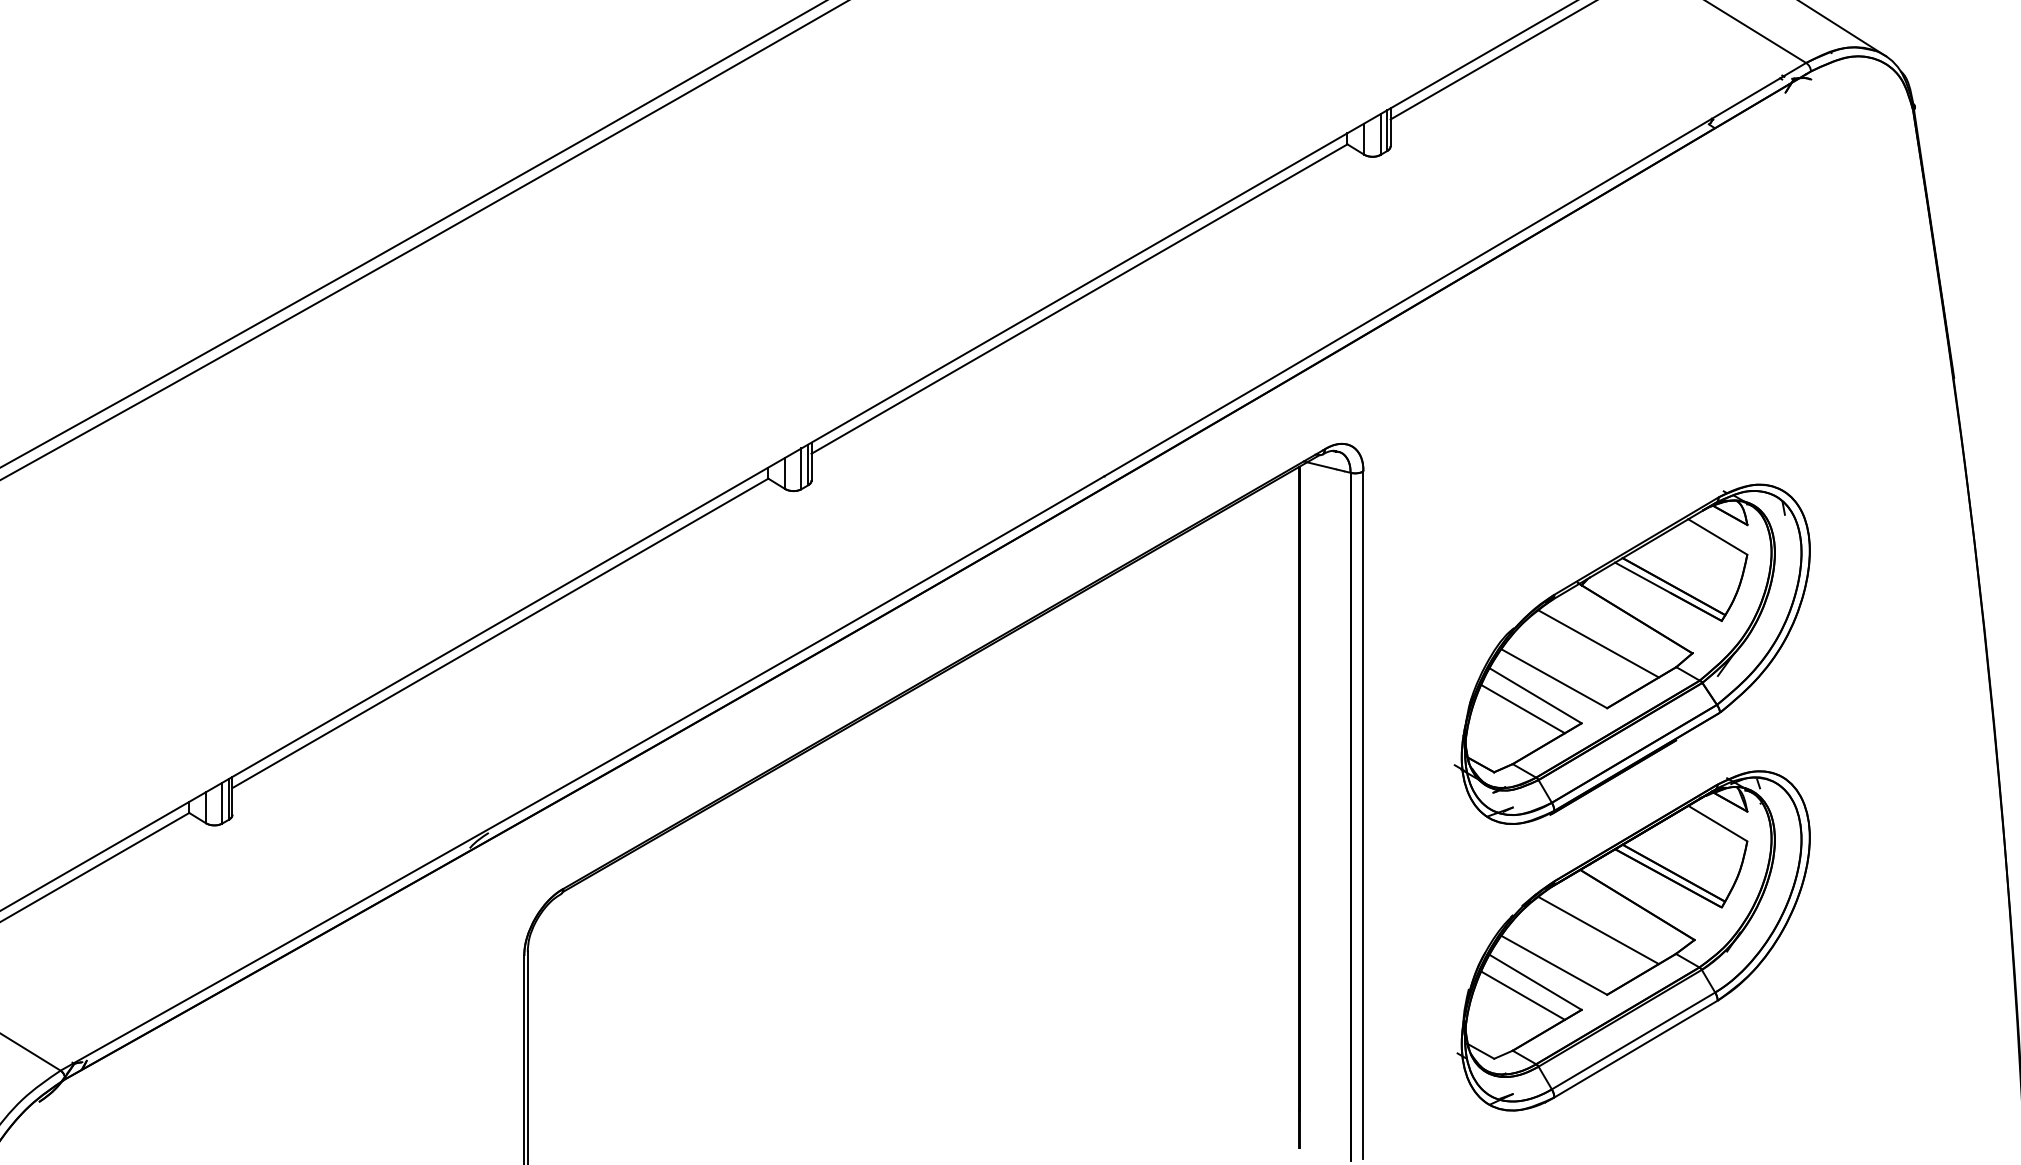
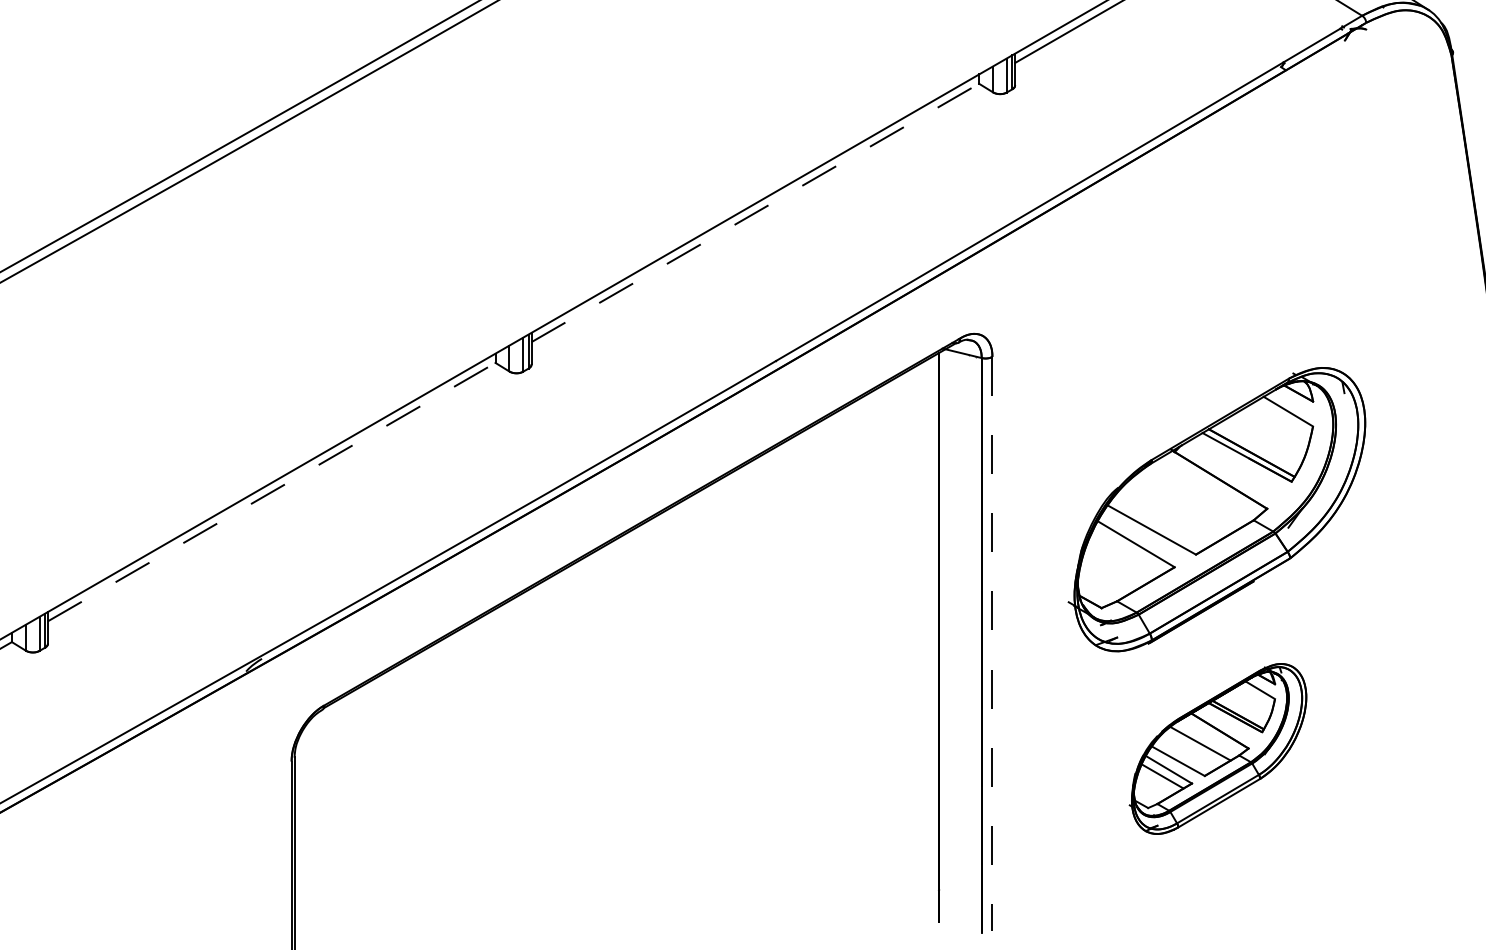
line: (1079, 298) -> (755, 212), solid -> dashed
line: (500, 633) -> (271, 492), solid -> dashed
line: (1598, 643) -> (1188, 500), removed
line: (1522, 709) -> (1125, 555), removed
line: (1363, 815) -> (992, 644), solid -> dashed
part: (1633, 940) -> (1217, 748), size x0.6

